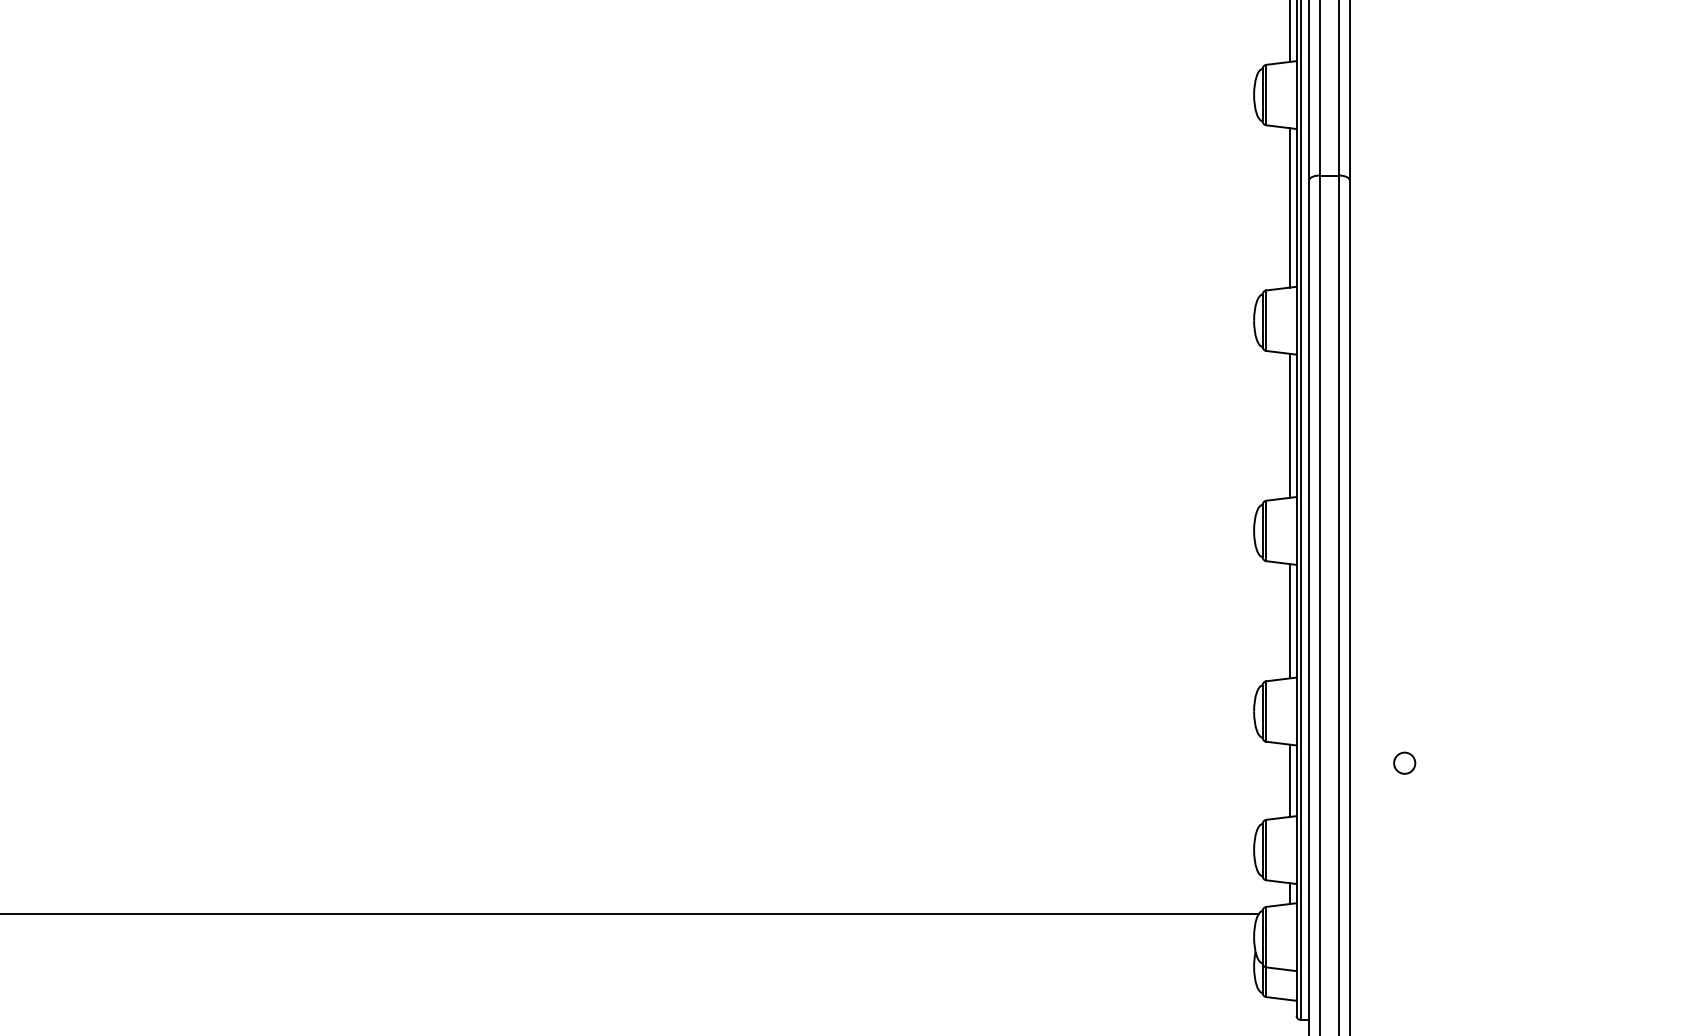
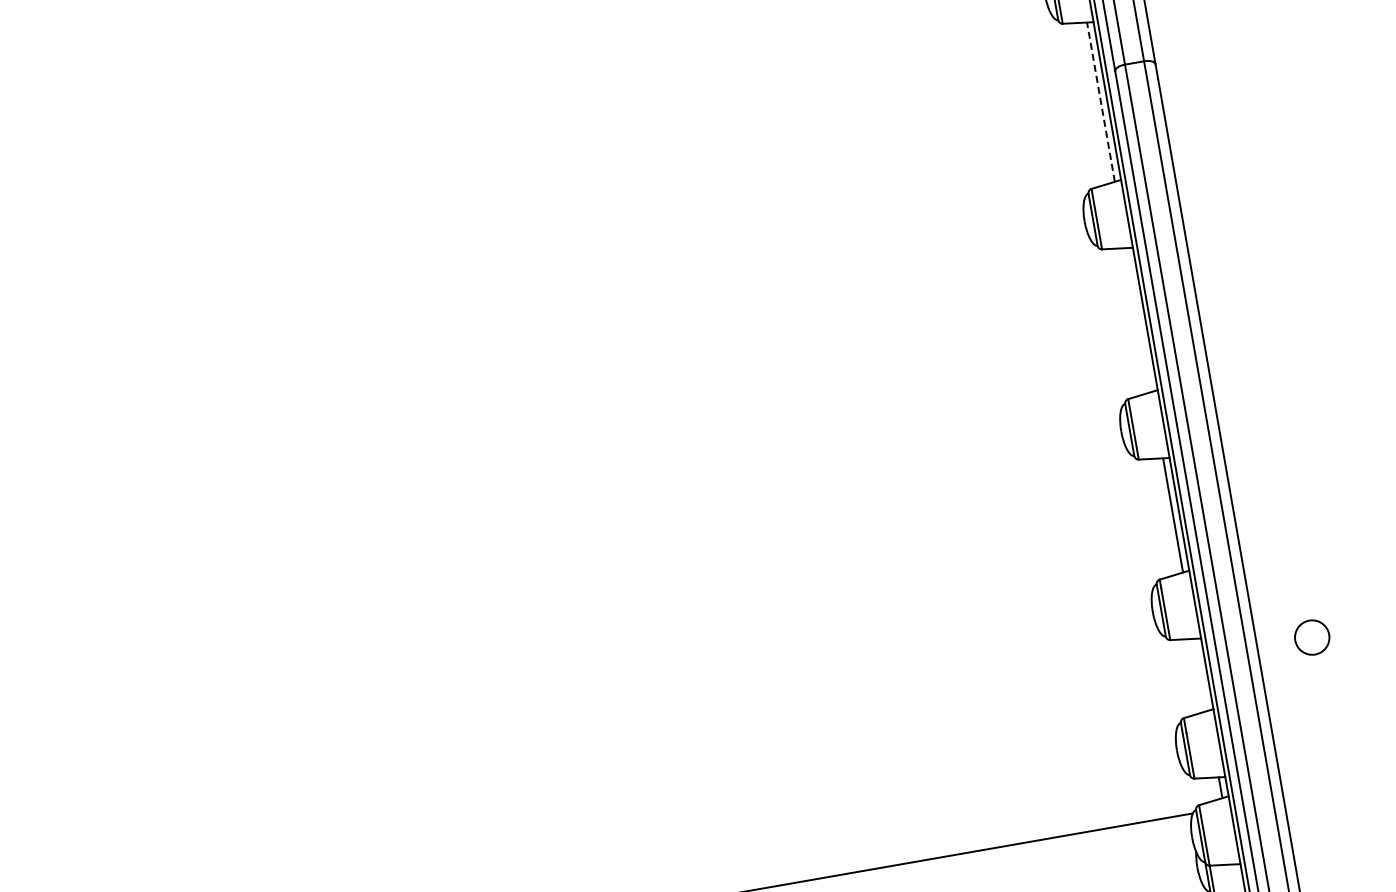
line: (1290, 207) -> (1101, 101), solid -> dashed
line: (1290, 425) -> (1139, 319), removed
circle: (1404, 762) -> (1312, 636), size x1.6
line: (1290, 780) -> (1201, 674), removed

